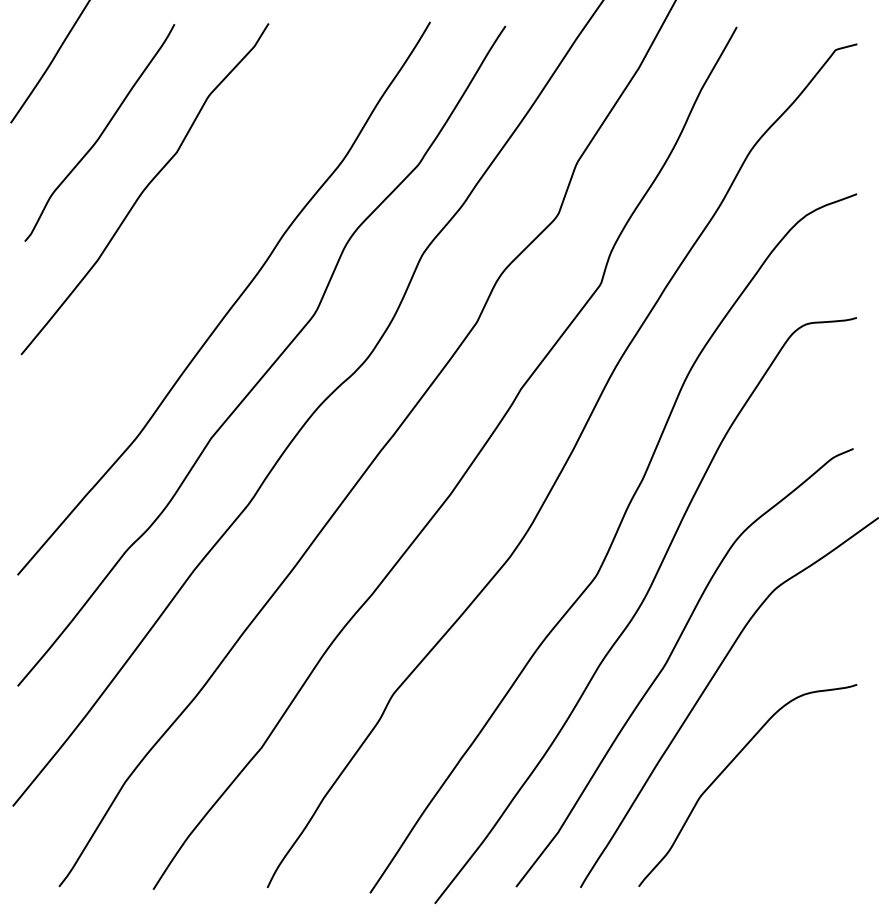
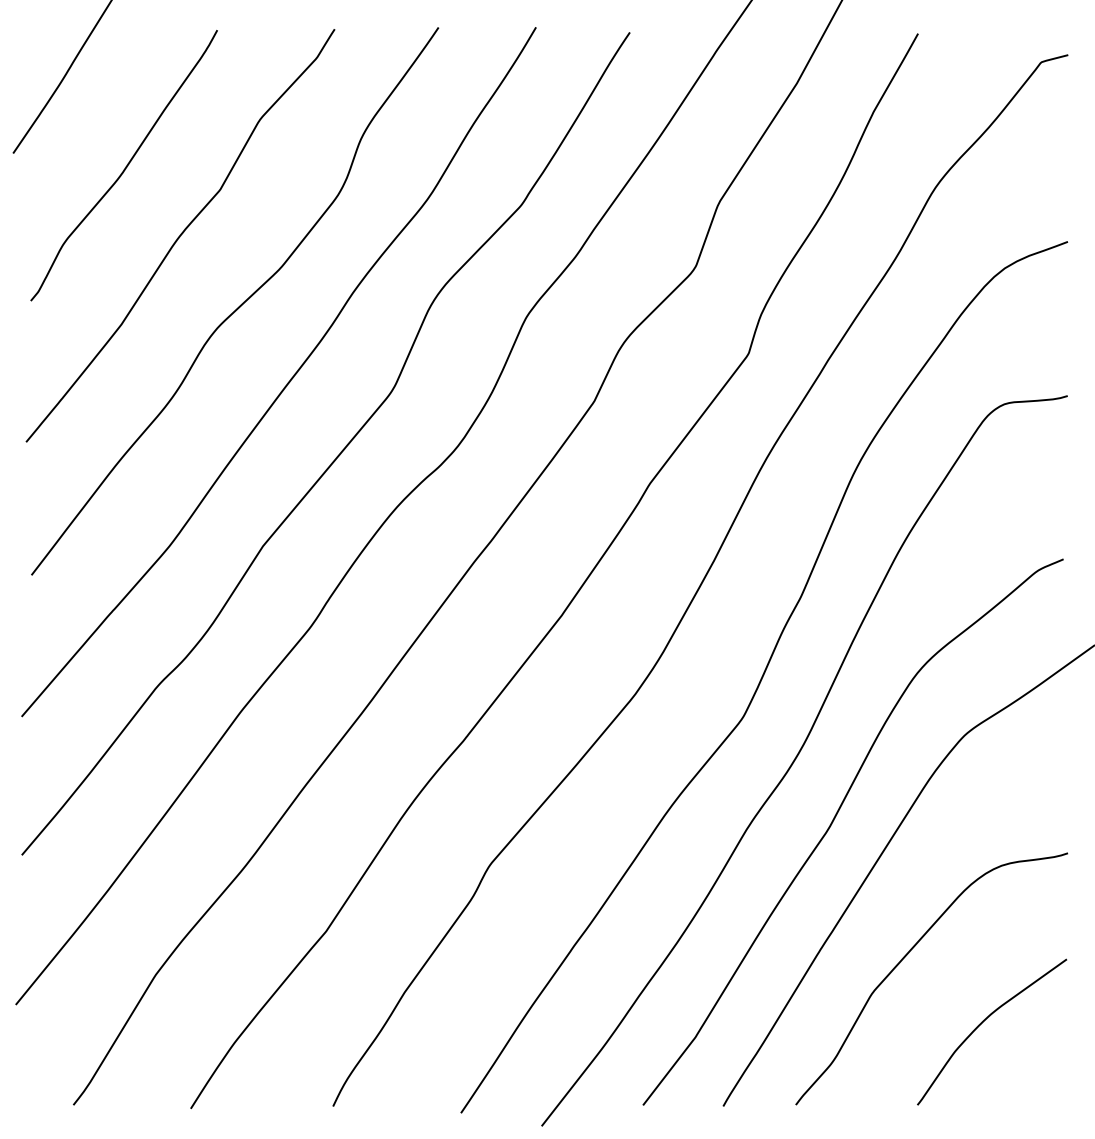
curve: (192, 245) -> (239, 305), added
curve: (789, 820) -> (983, 1022), added

